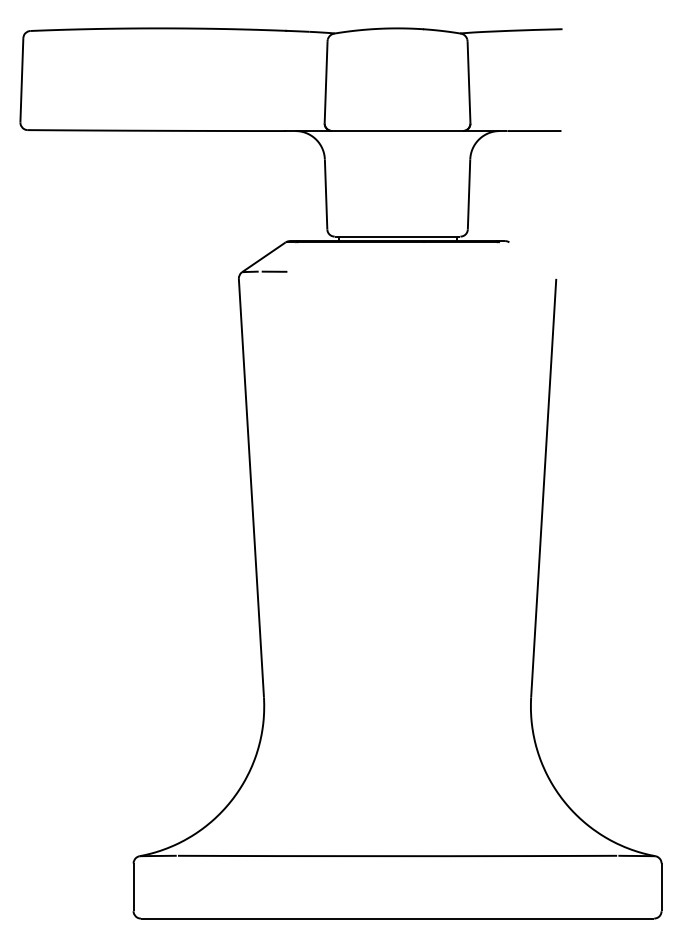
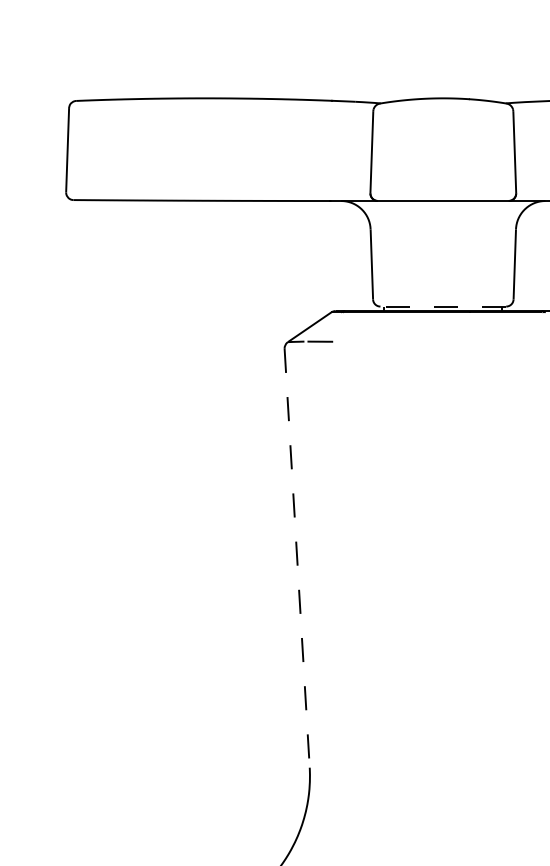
line: (397, 236) -> (443, 306), solid -> dashed
line: (251, 488) -> (297, 558), solid -> dashed

